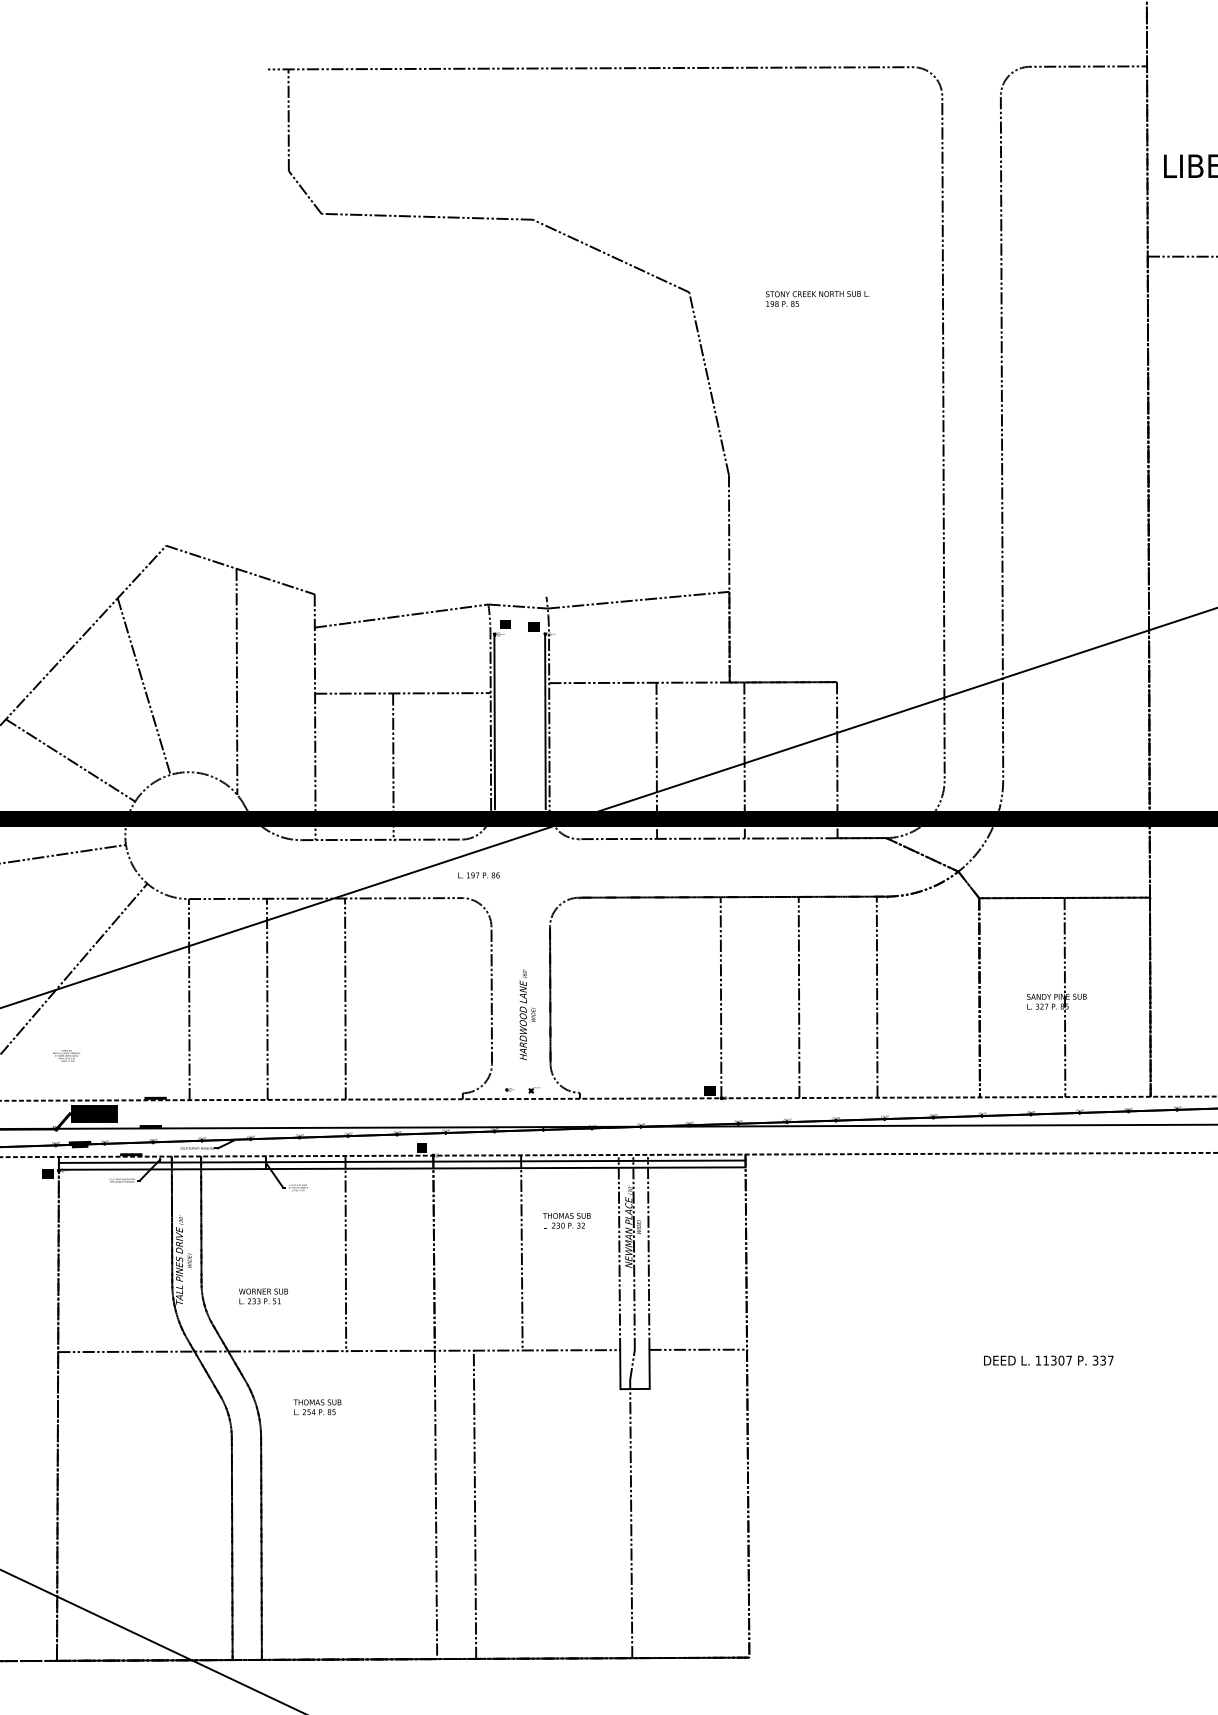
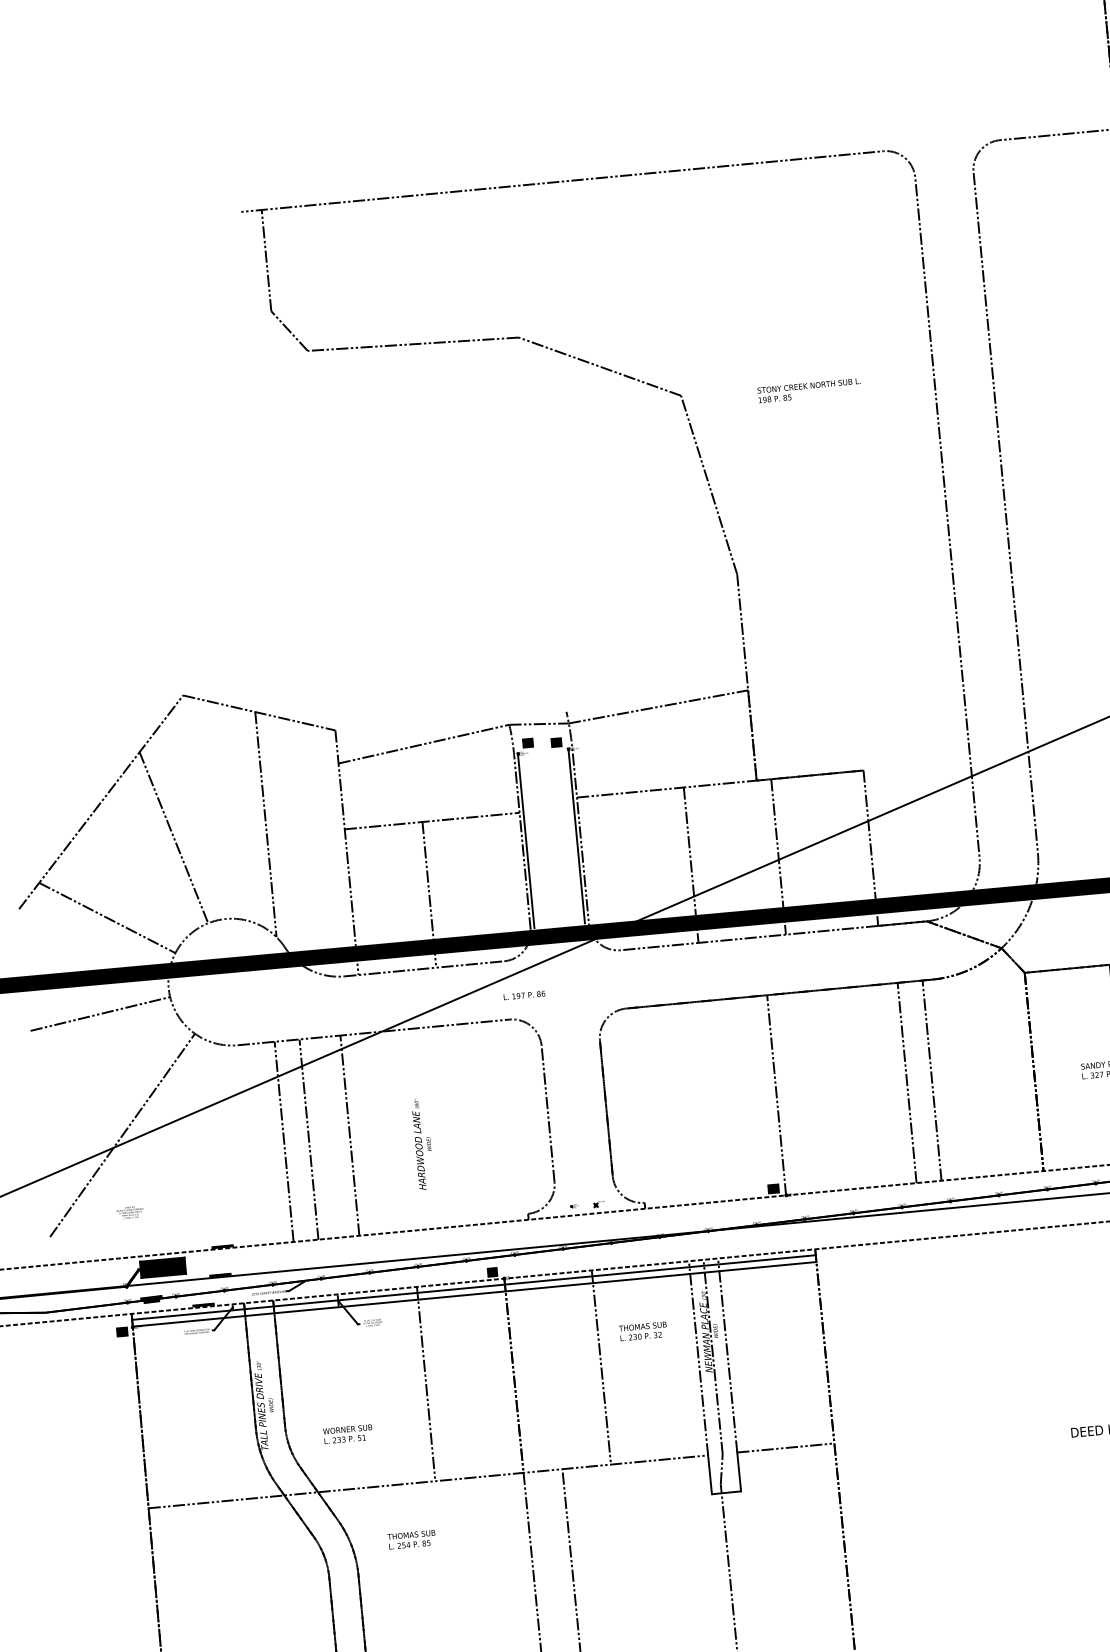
line: (798, 997) -> (906, 1083), moved
line: (267, 998) -> (284, 1140), moved
line: (345, 998) -> (349, 1134), moved
line: (188, 999) -> (308, 1139), moved
text: (527, 1014) -> (423, 1144), moved

